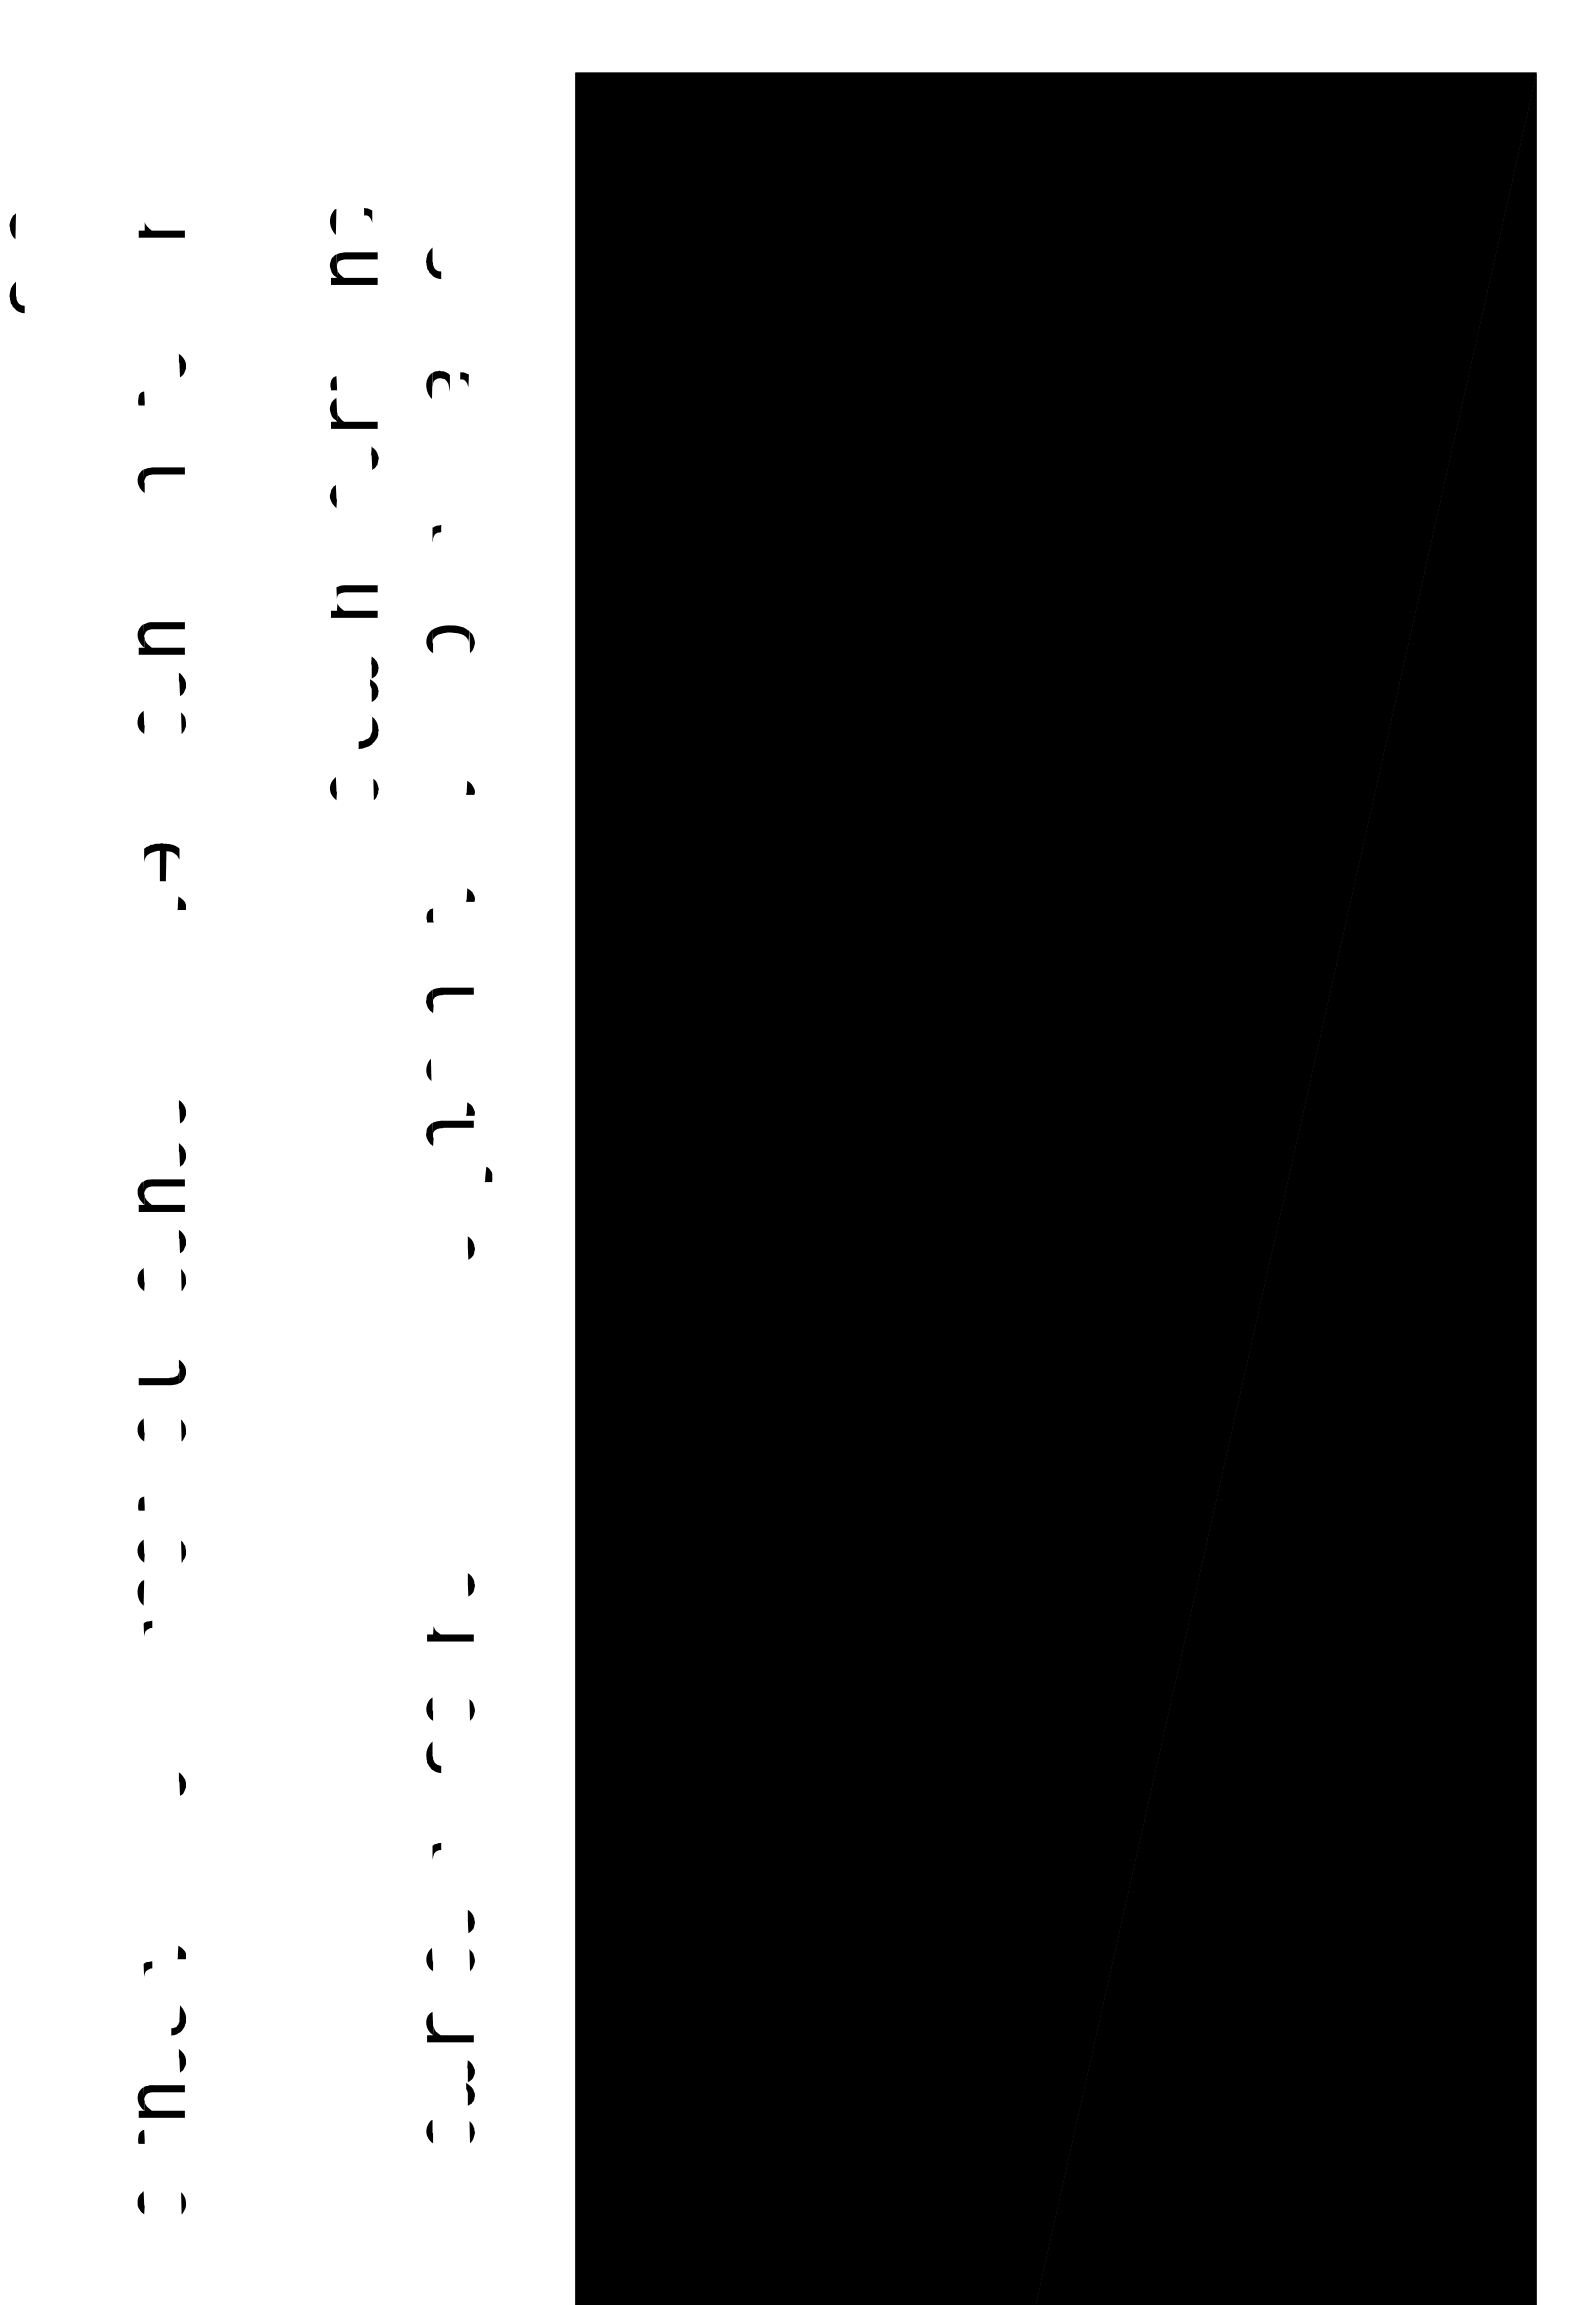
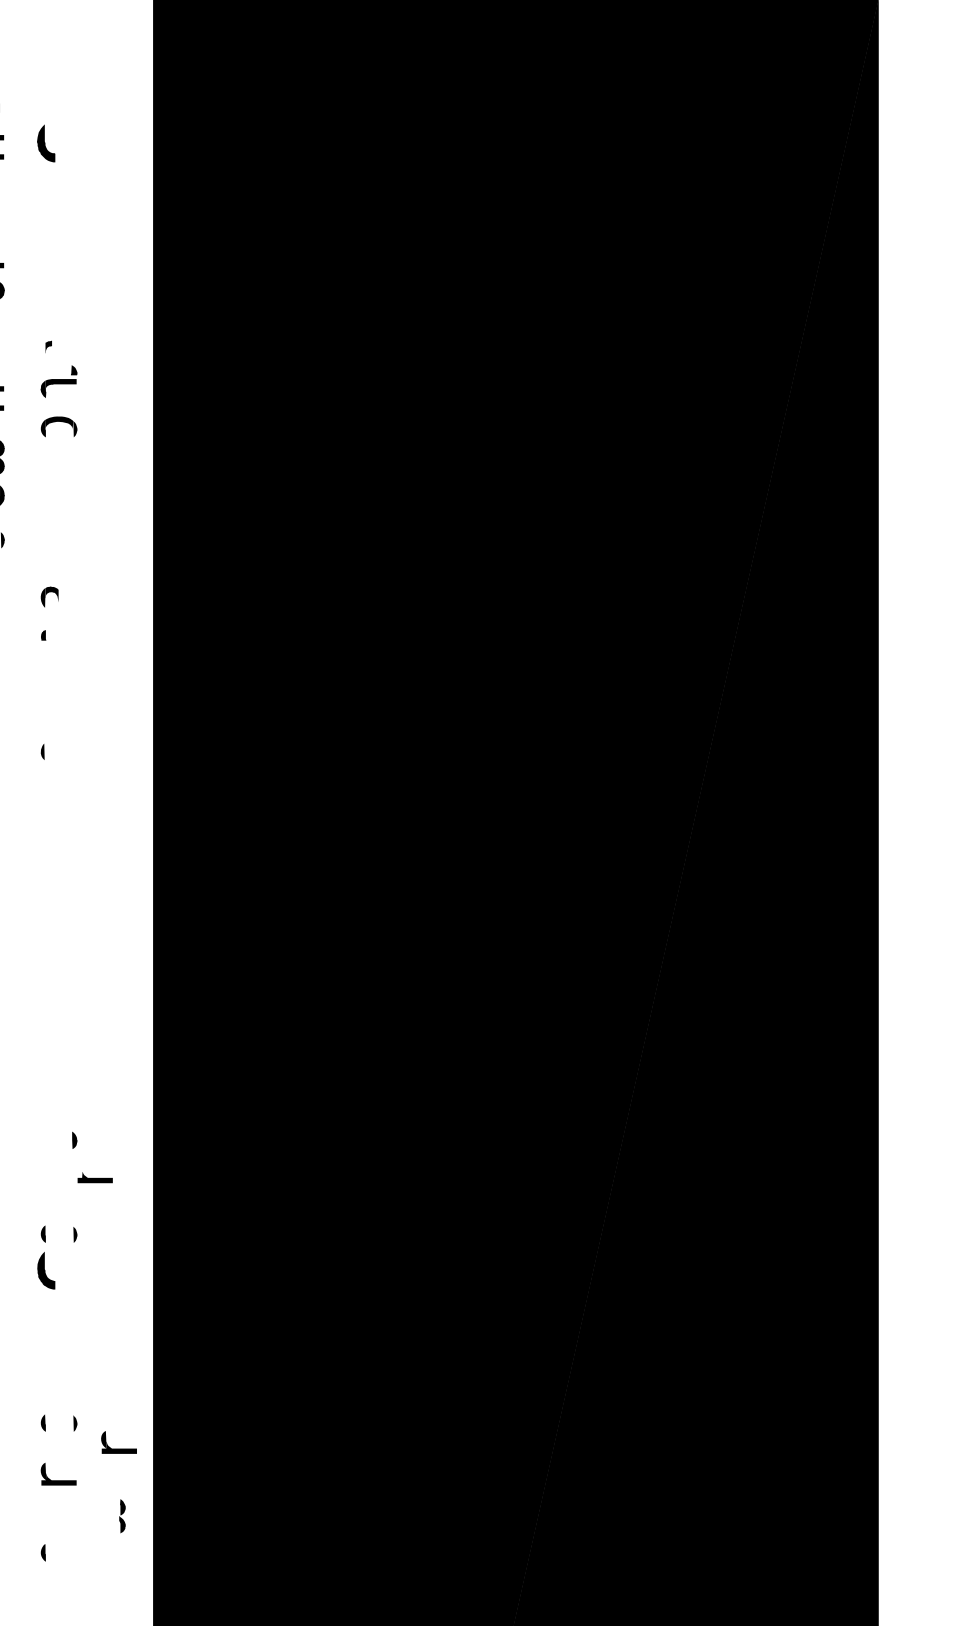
part: (433, 262) -> (46, 142), size x1.6
fill: (464, 380) -> (69, 231), removed
part: (437, 384) -> (49, 596), moved
fill: (470, 787) -> (74, 538), removed
fill: (470, 894) -> (74, 619), removed
part: (449, 999) -> (58, 698), removed
part: (450, 1123) -> (59, 381), moved
fill: (488, 1174) -> (87, 830), removed
fill: (470, 1247) -> (74, 885), removed
part: (450, 1633) -> (95, 1177), moved
part: (433, 1756) -> (46, 1269), size x1.6
fill: (436, 1851) -> (48, 1341), removed
fill: (470, 1921) -> (74, 1394), removed
part: (529, 1993) -> (118, 1448), added
part: (470, 2082) -> (122, 1515), moved
fill: (471, 2132) -> (74, 1553), removed

